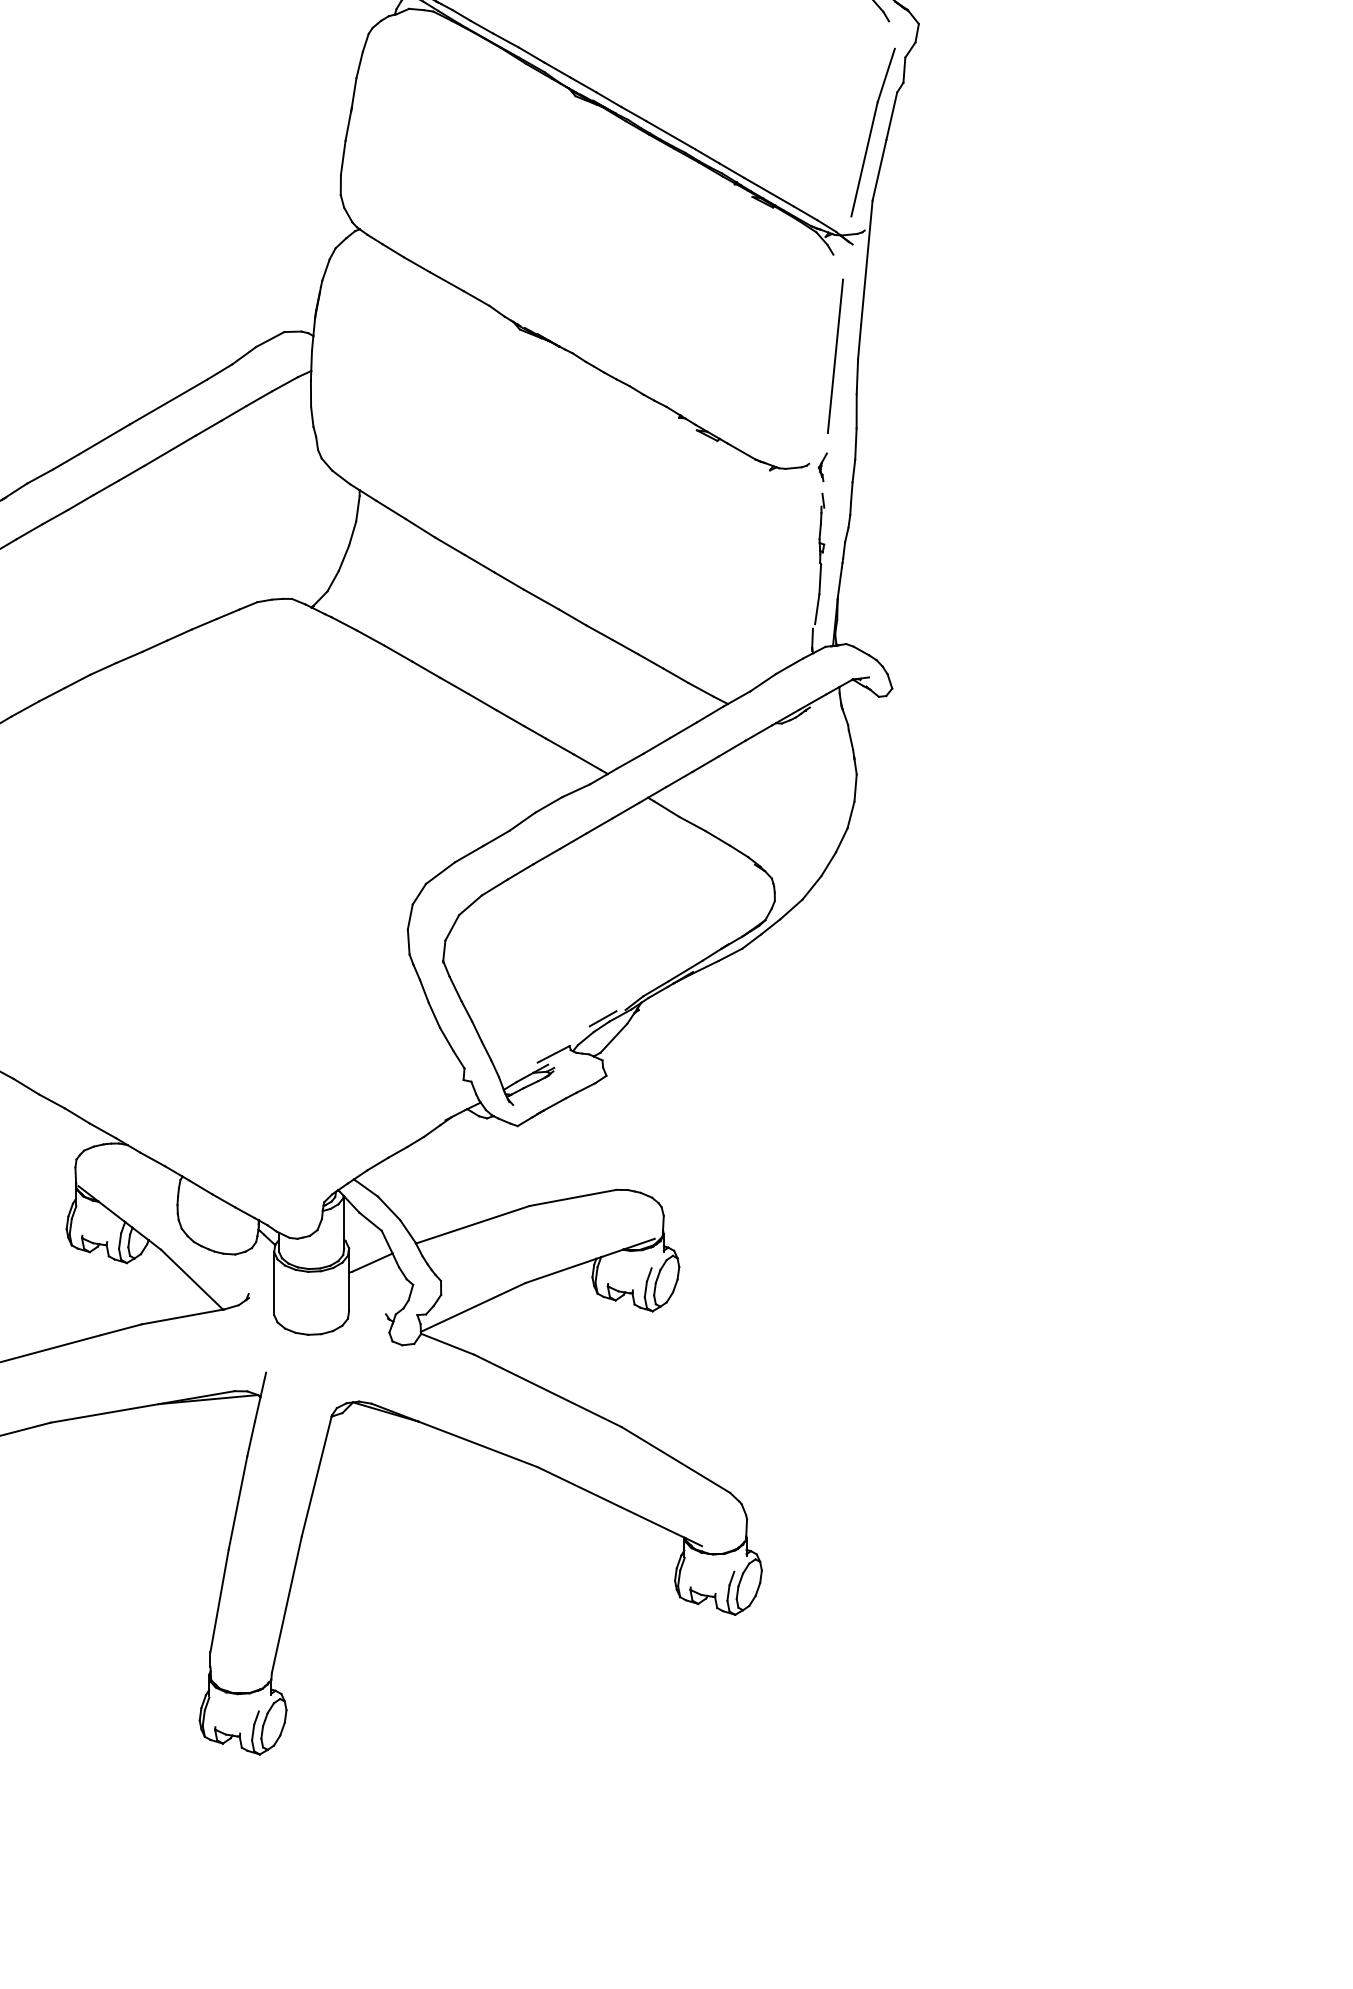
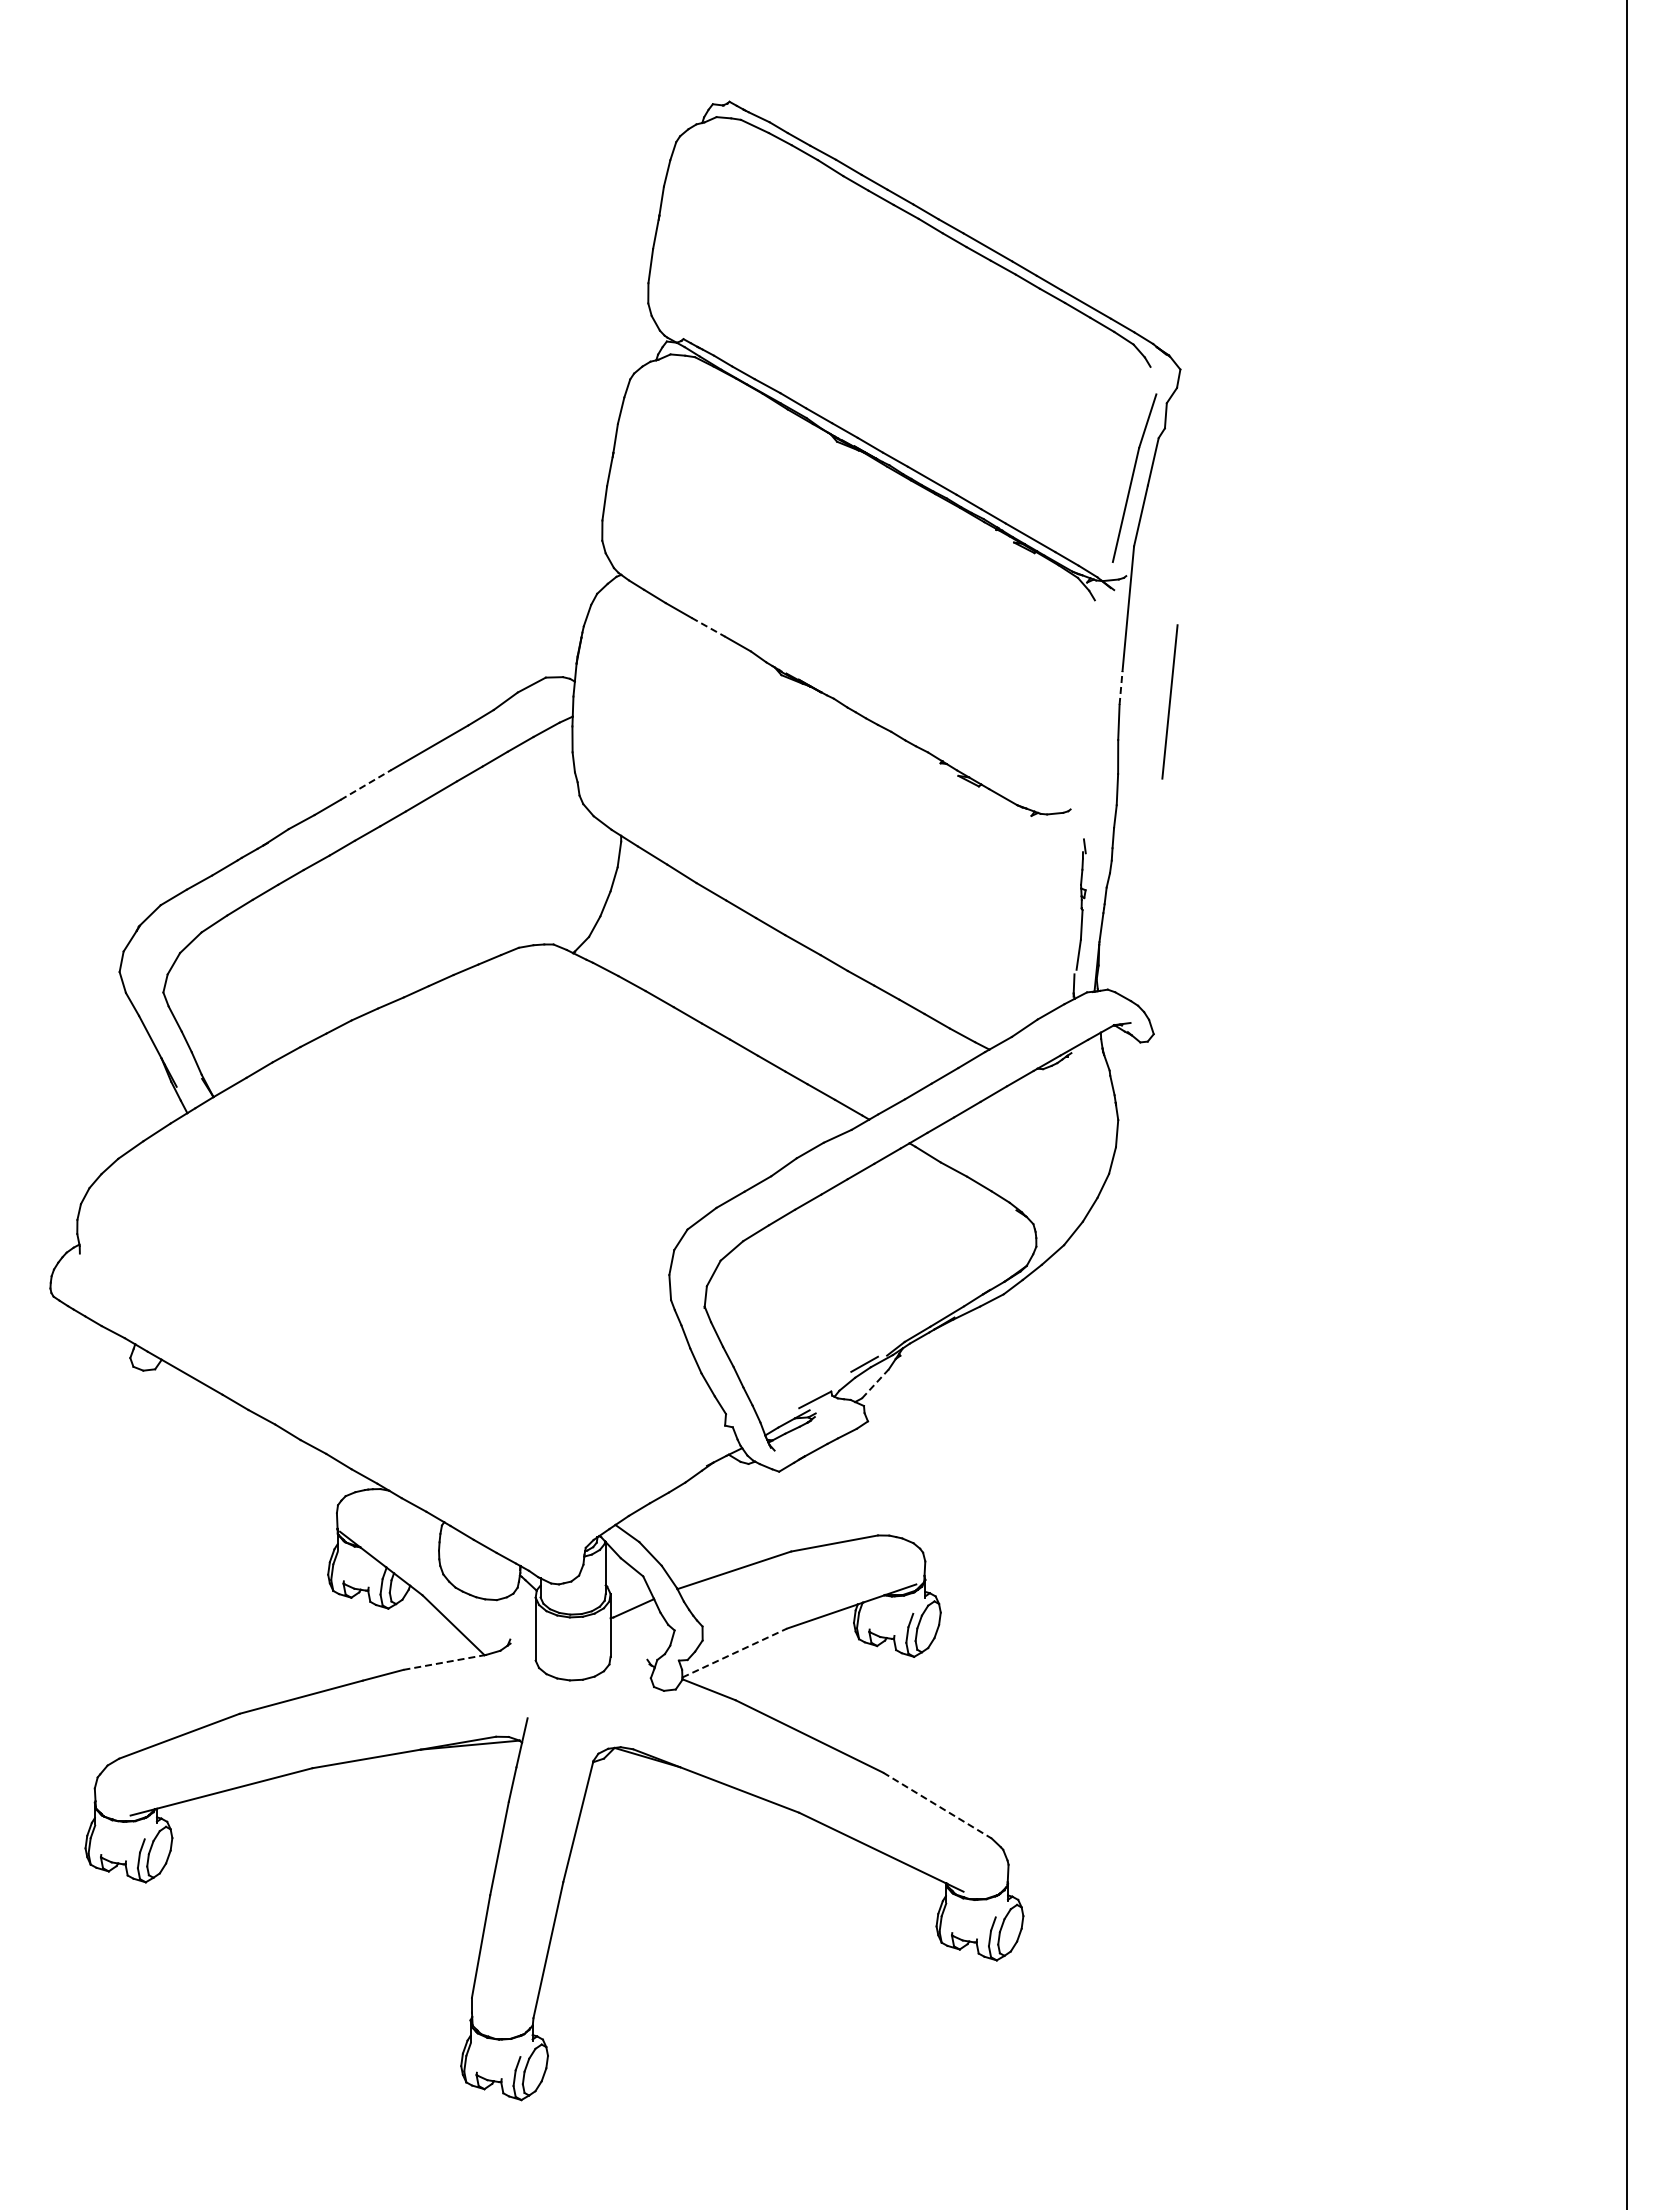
line: (447, 281) -> (708, 627), solid -> dashed
line: (860, 342) -> (1121, 688), solid -> dashed
line: (835, 355) -> (1169, 701), moved
line: (104, 438) -> (365, 784), solid -> dashed
part: (823, 466) -> (1084, 812), removed
line: (614, 1037) -> (875, 1383), solid -> dashed
line: (473, 1307) -> (734, 1653), solid -> dashed
line: (183, 1316) -> (444, 1662), solid -> dashed
line: (676, 1459) -> (937, 1805), solid -> dashed

